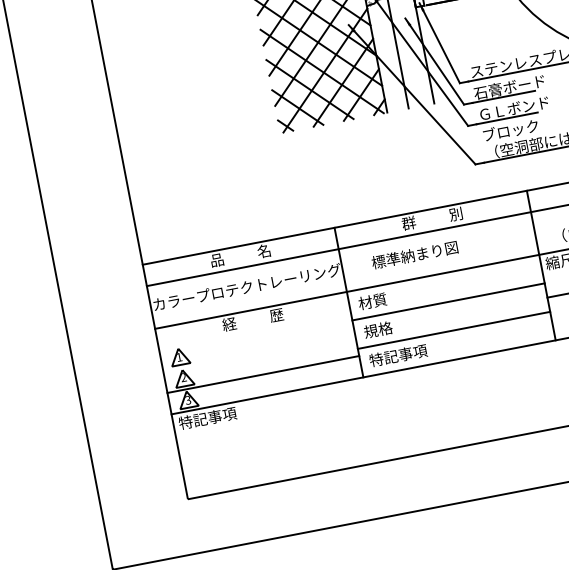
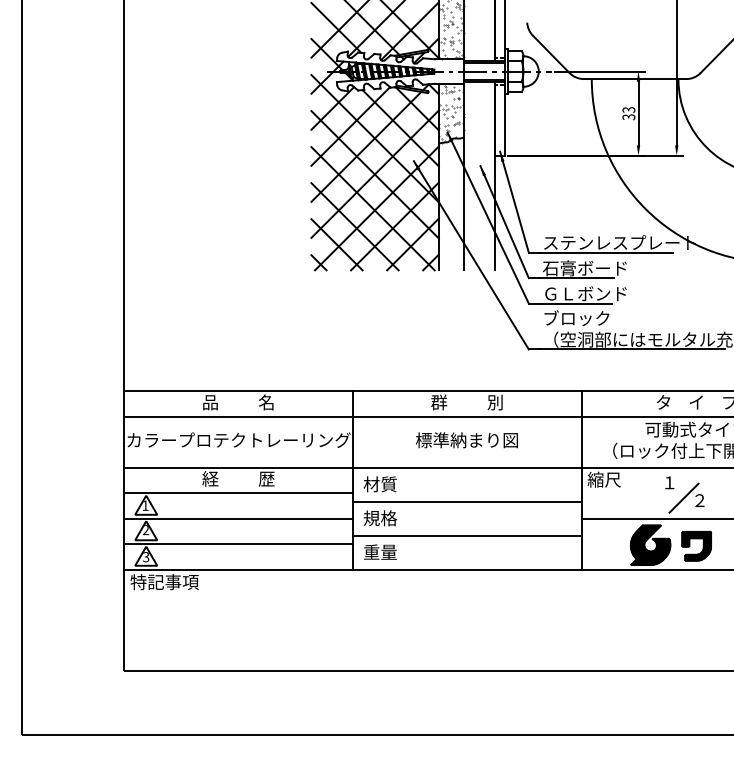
text: (414, 255) -> (466, 440), moved
line: (254, 332) -> (237, 493), added
line: (258, 353) -> (237, 518), added
text: (398, 355) -> (397, 552), 特記事項 -> 重量

